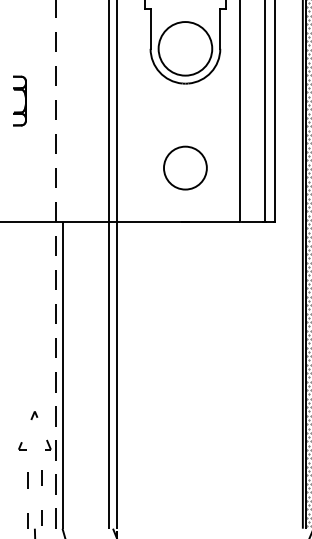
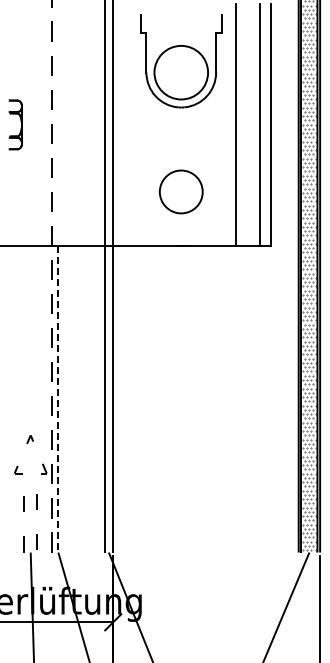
line: (62, 375) -> (58, 399), solid -> dashed

